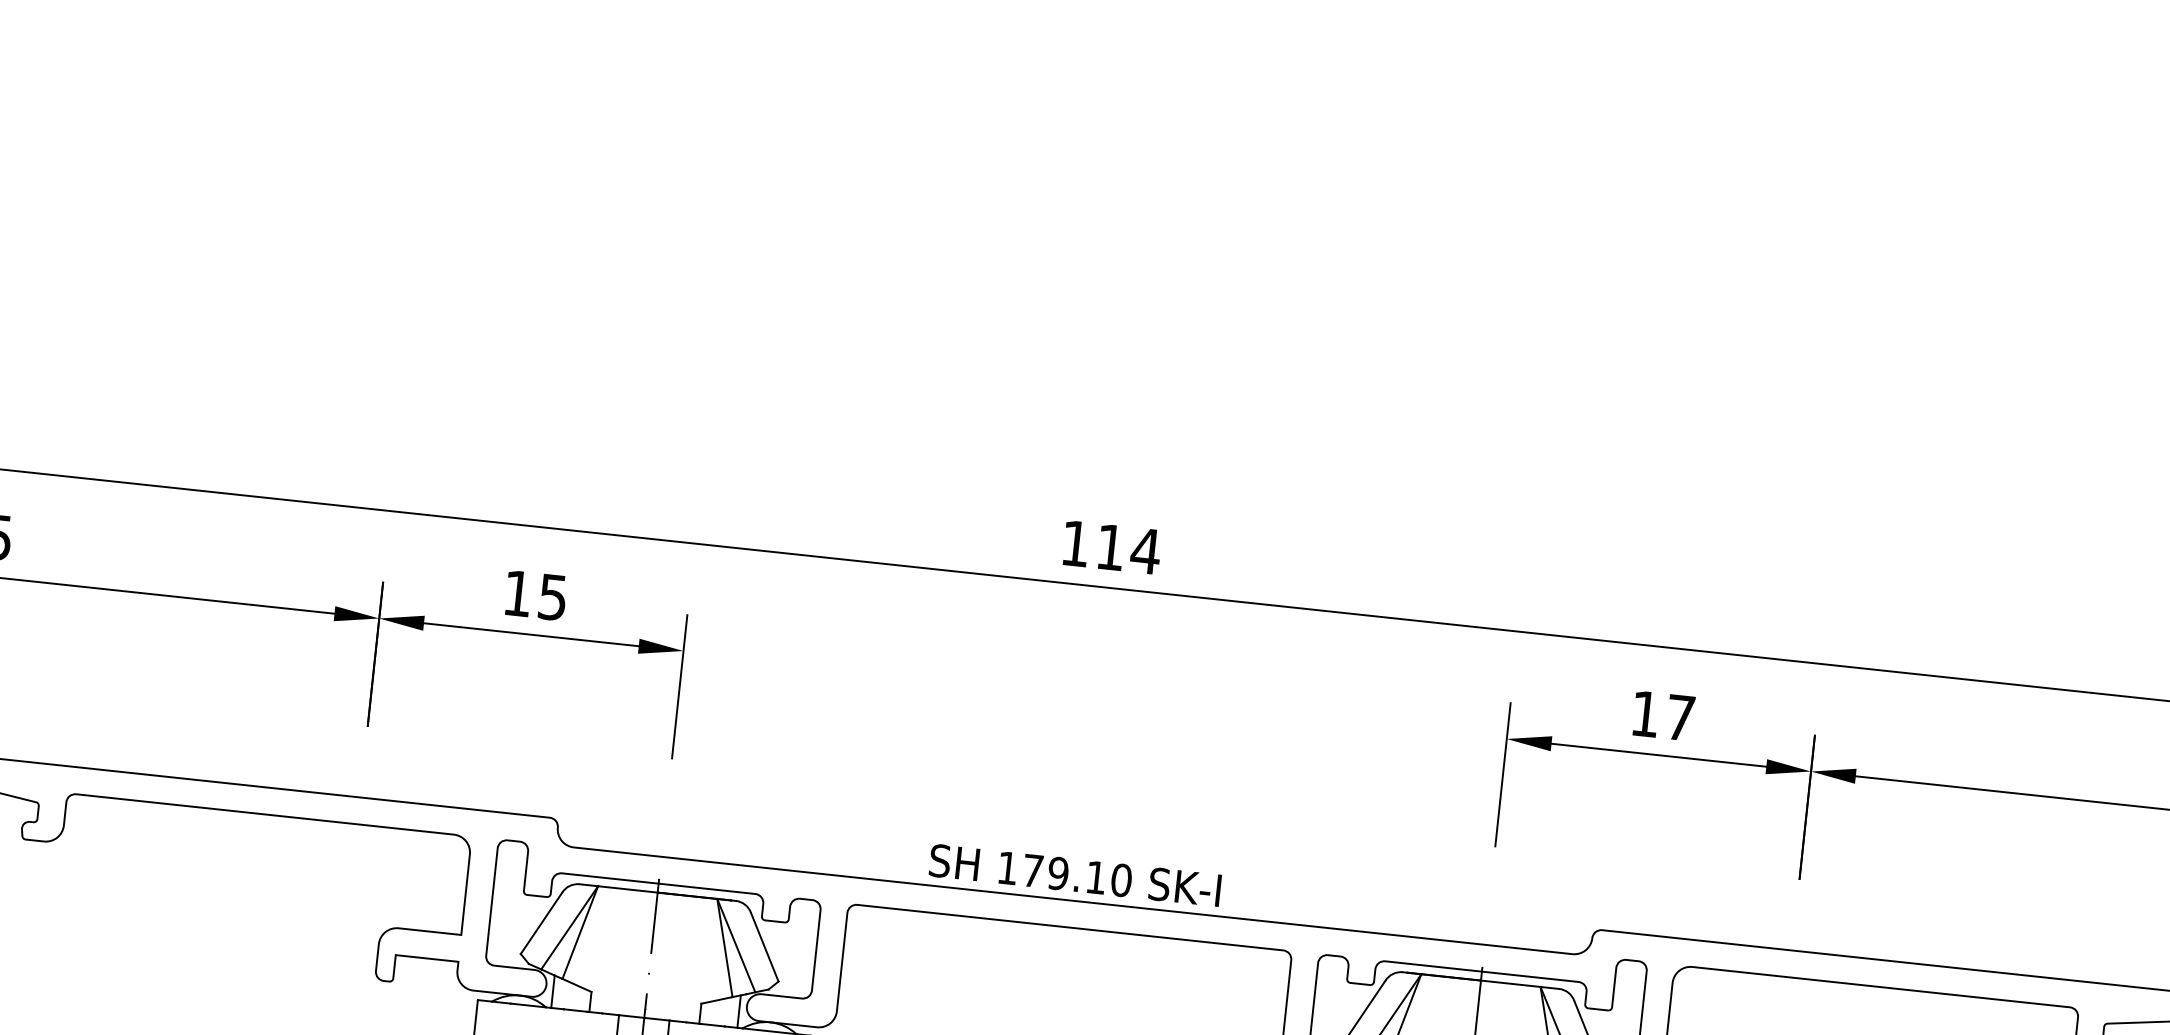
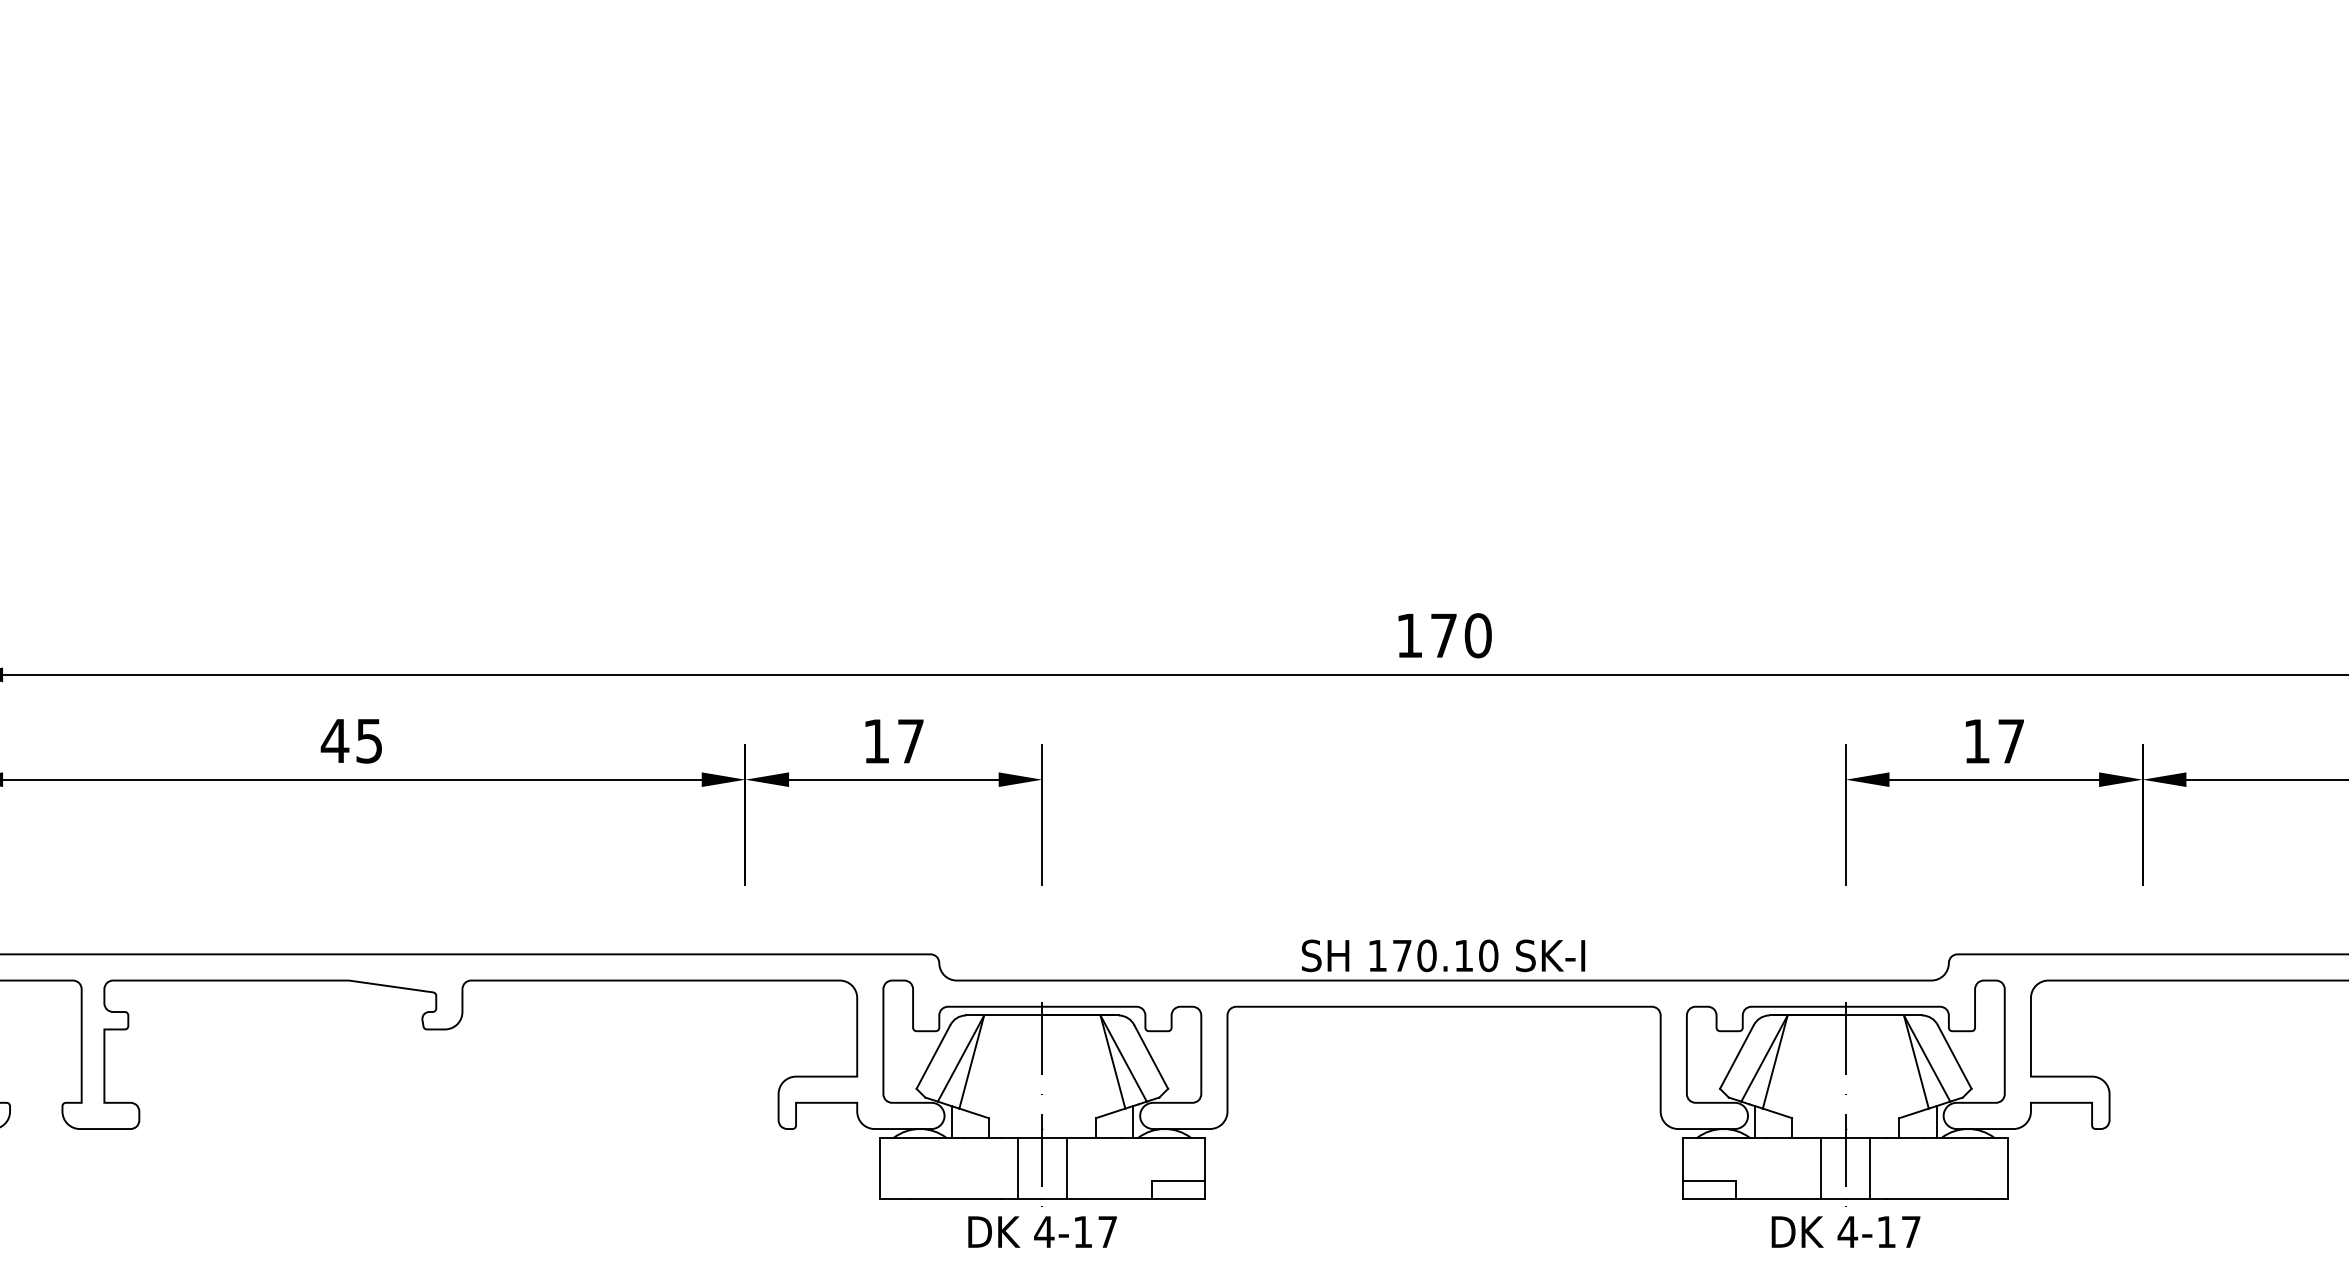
text: (1128, 549) -> (1461, 635), 114 -> 170
text: (552, 597) -> (910, 741), 15 -> 17
text: (1057, 873) -> (1426, 955), 179.10 -> 170.10

